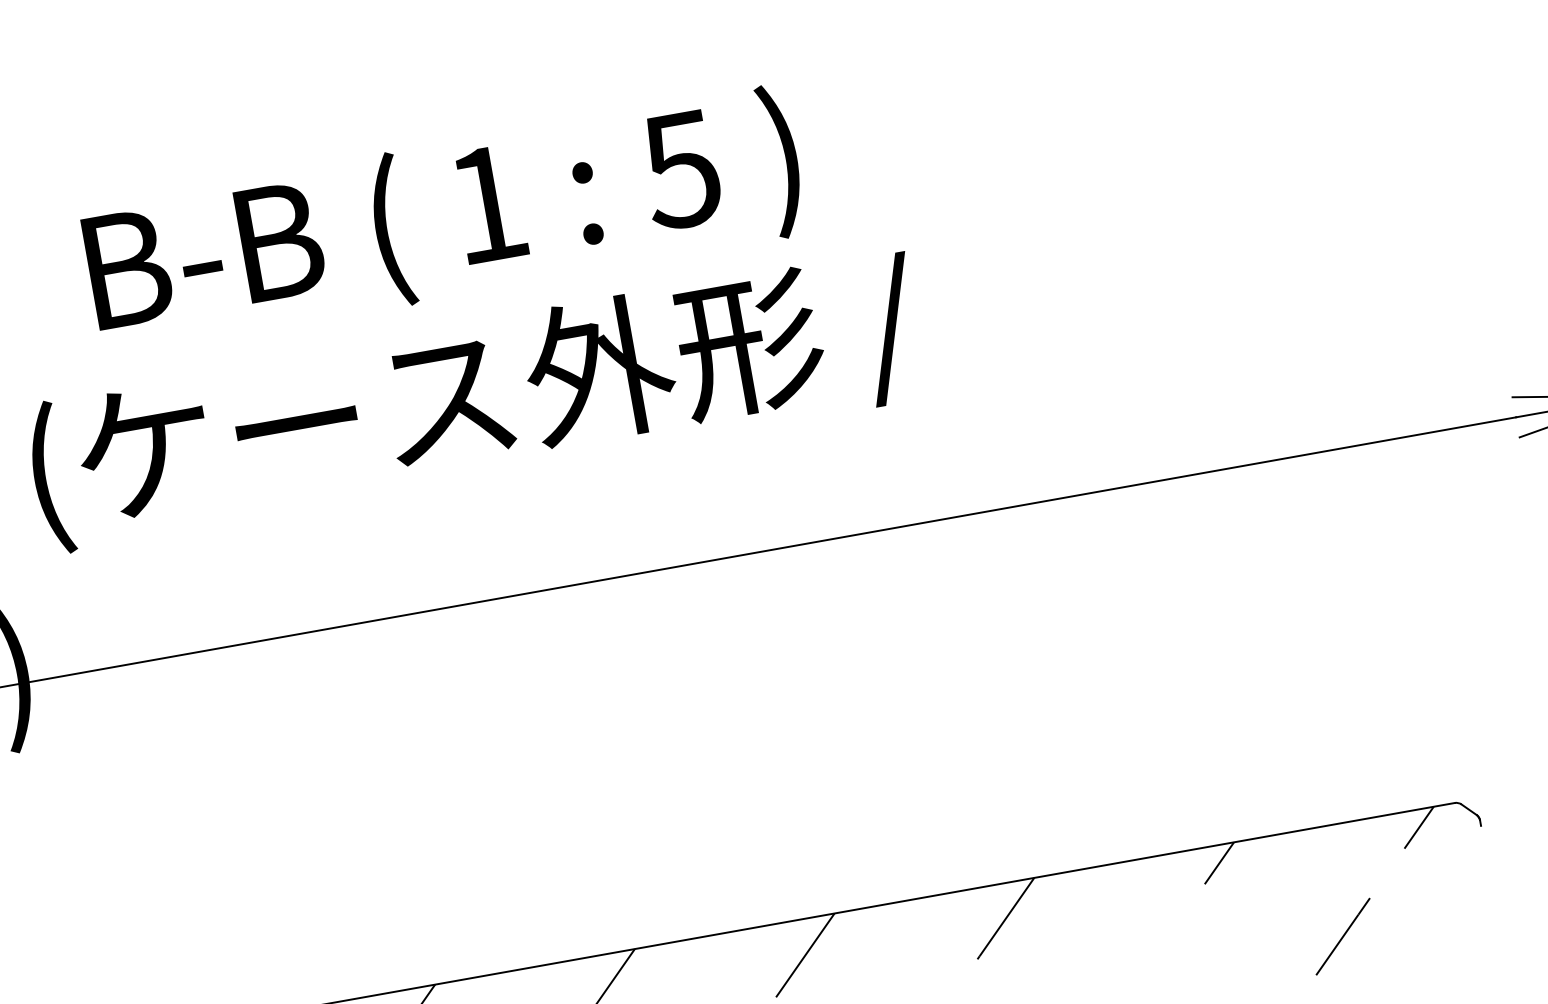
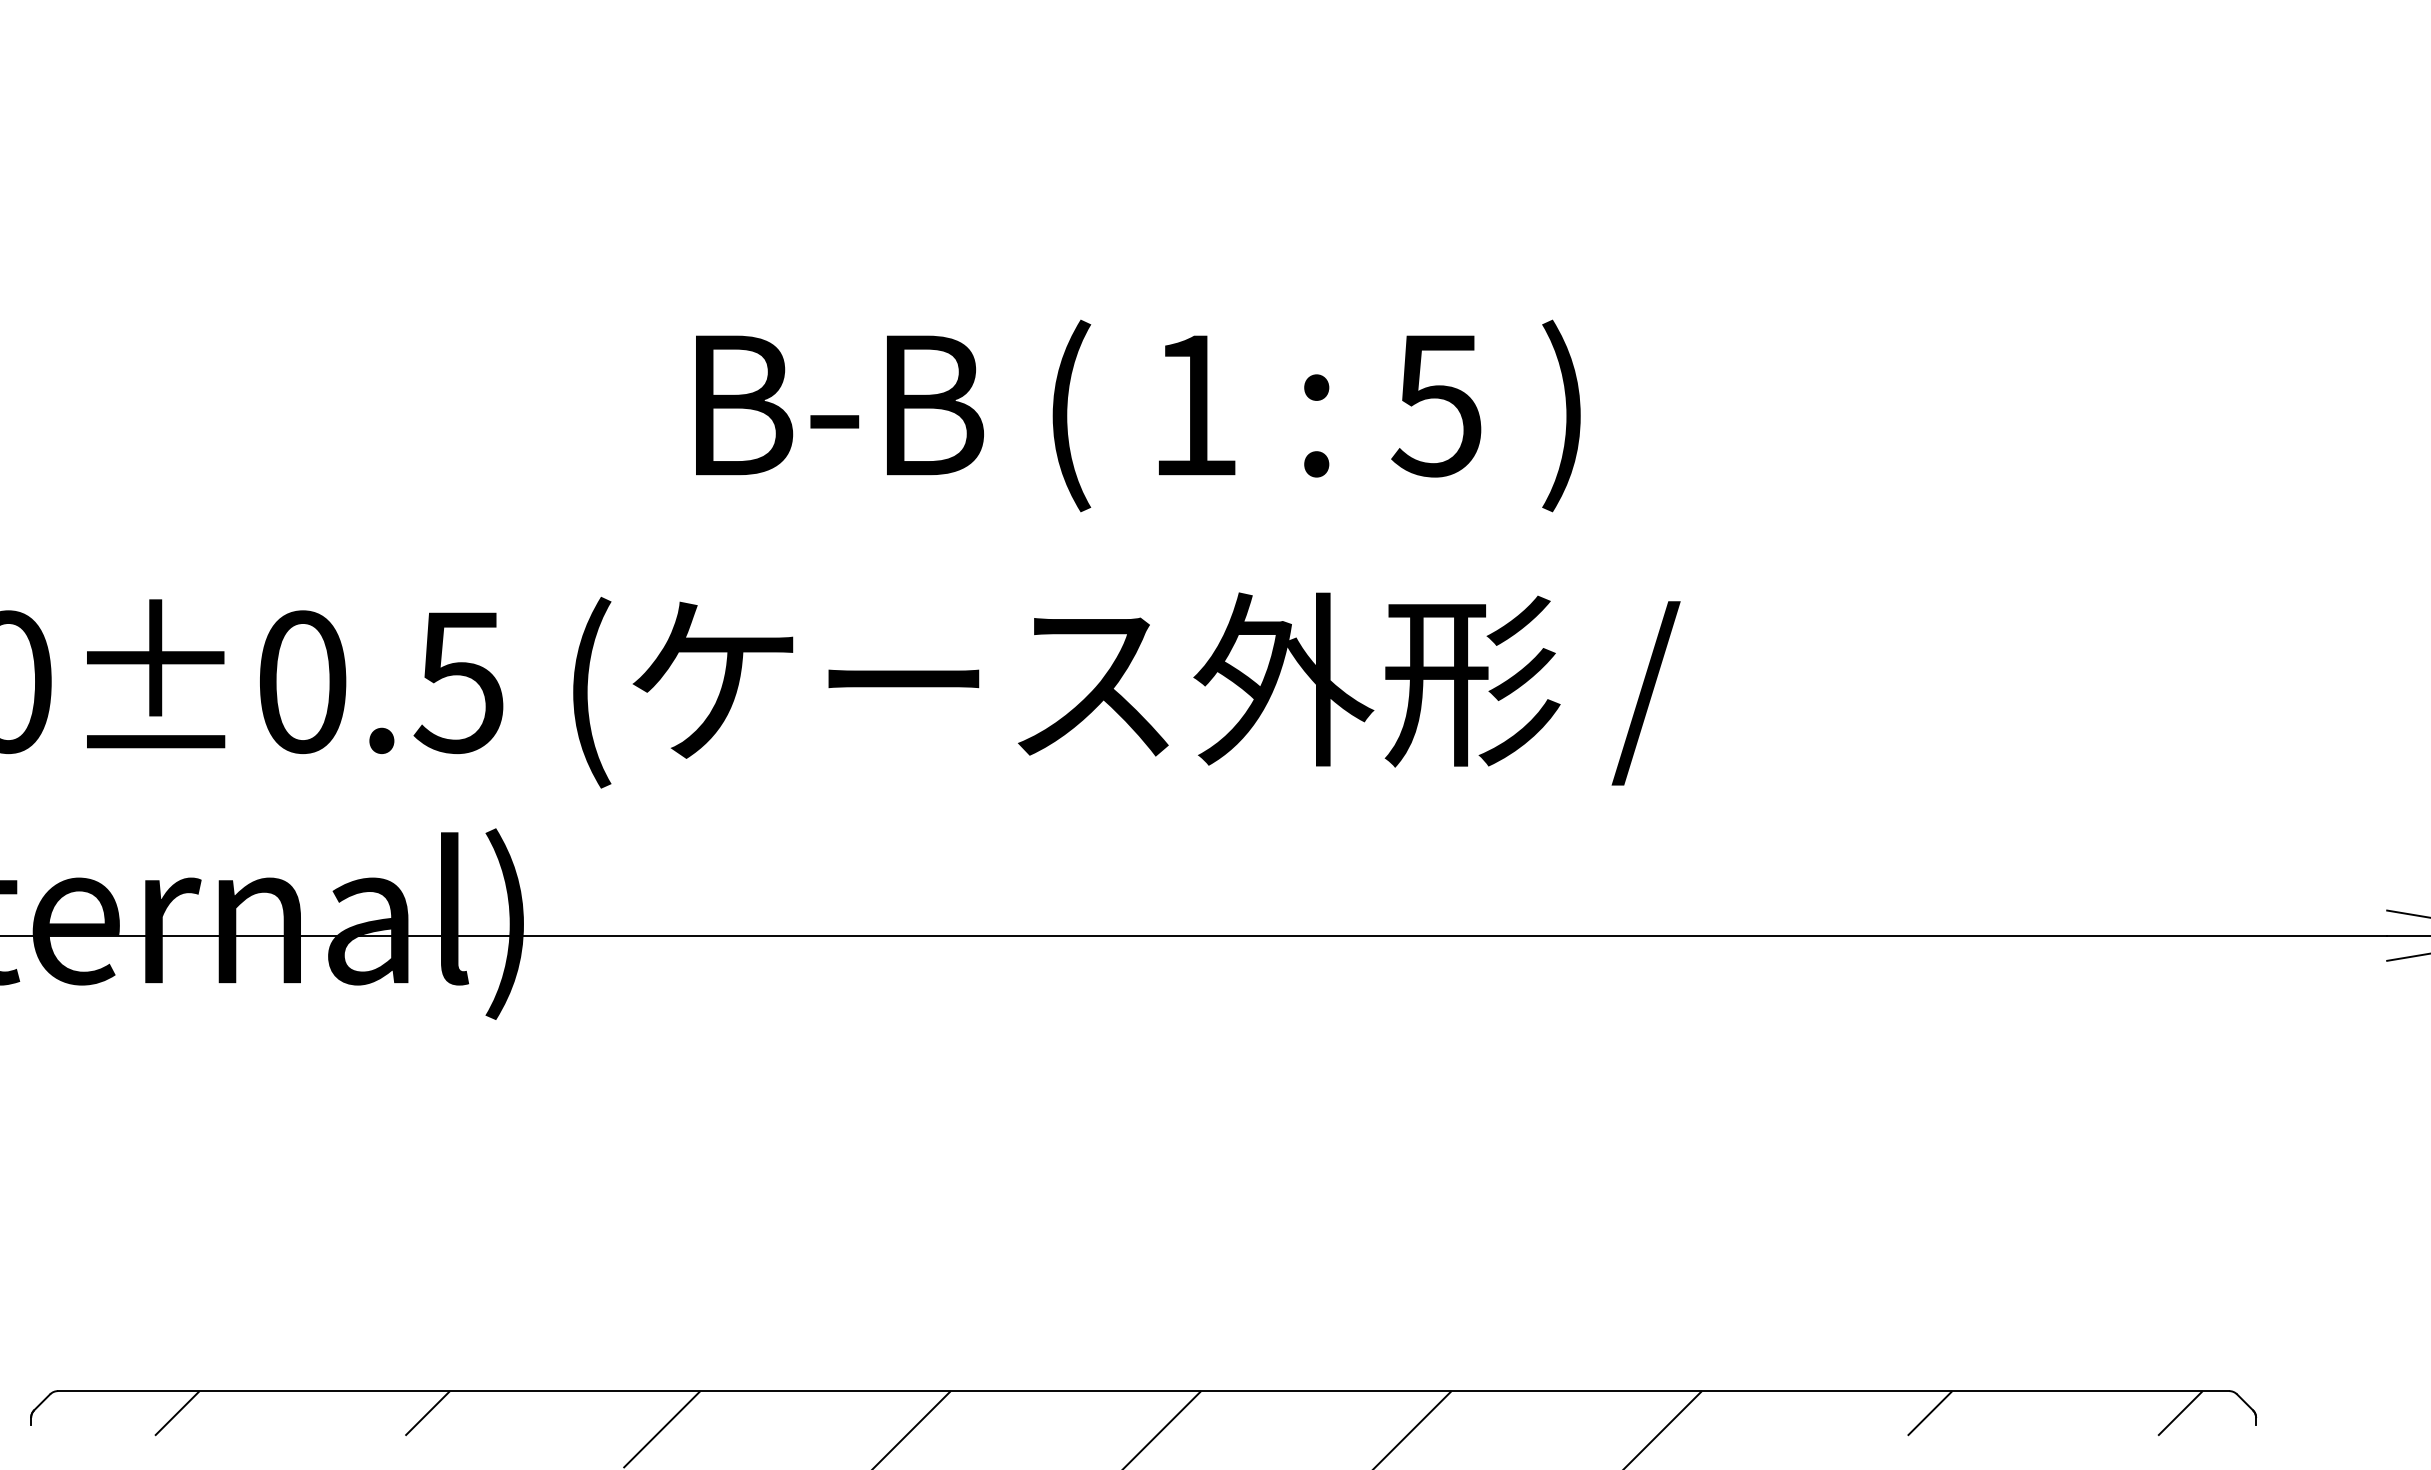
text: (444, 220) -> (1138, 415), moved

